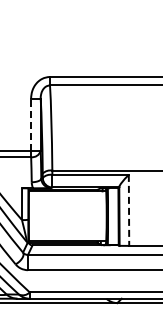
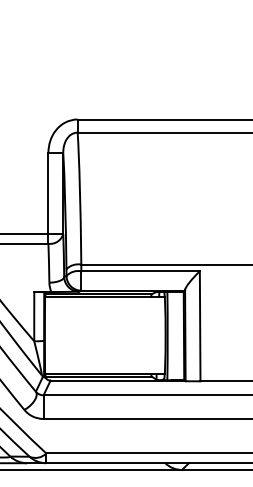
line: (31, 124) -> (48, 193), dashed -> solid
line: (129, 210) -> (200, 326), dashed -> solid

